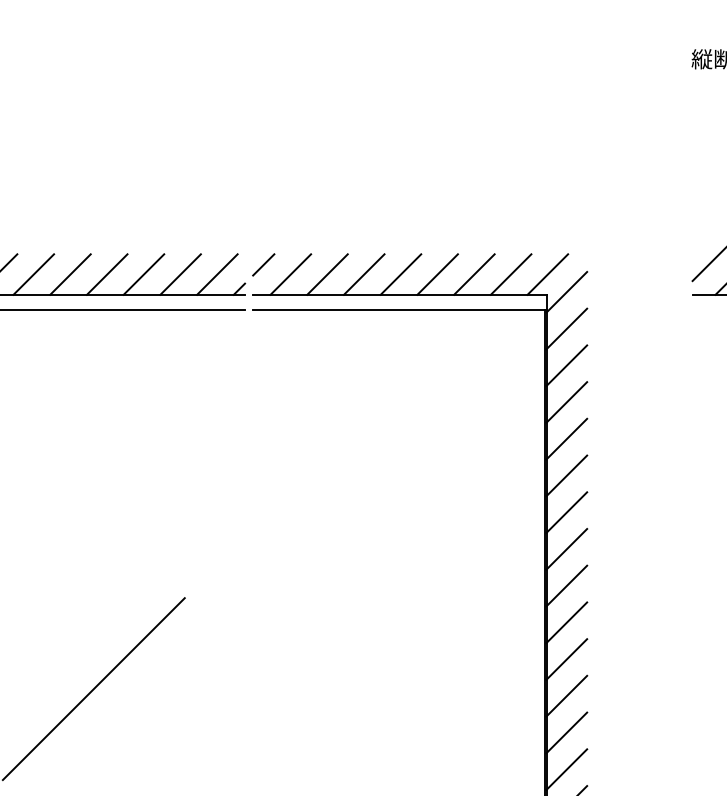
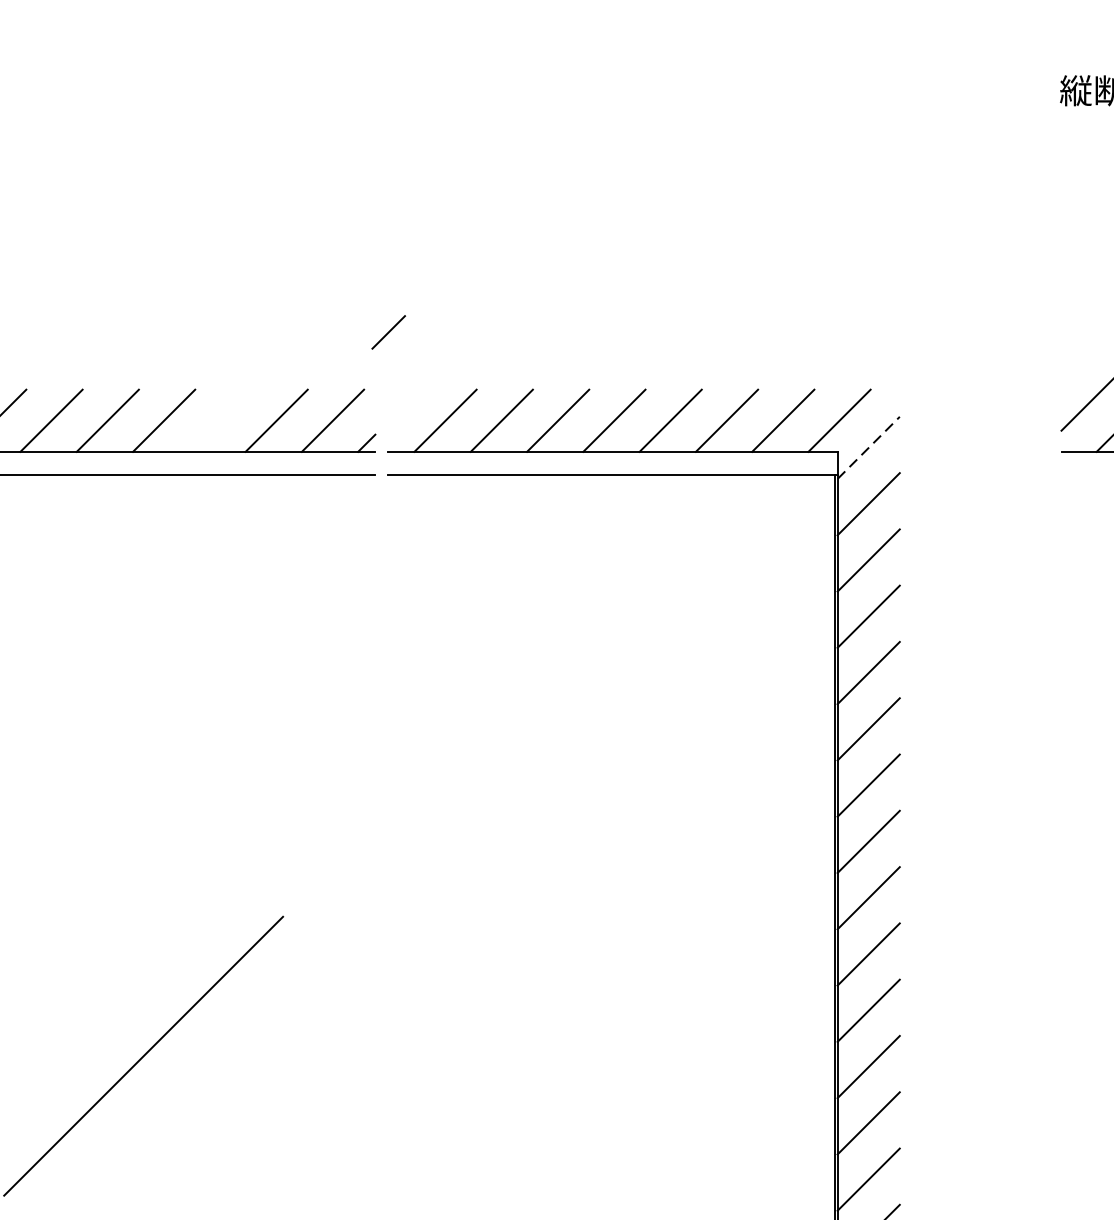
line: (263, 264) -> (388, 331), moved
line: (143, 274) -> (219, 420), removed
line: (566, 292) -> (868, 448), solid -> dashed

